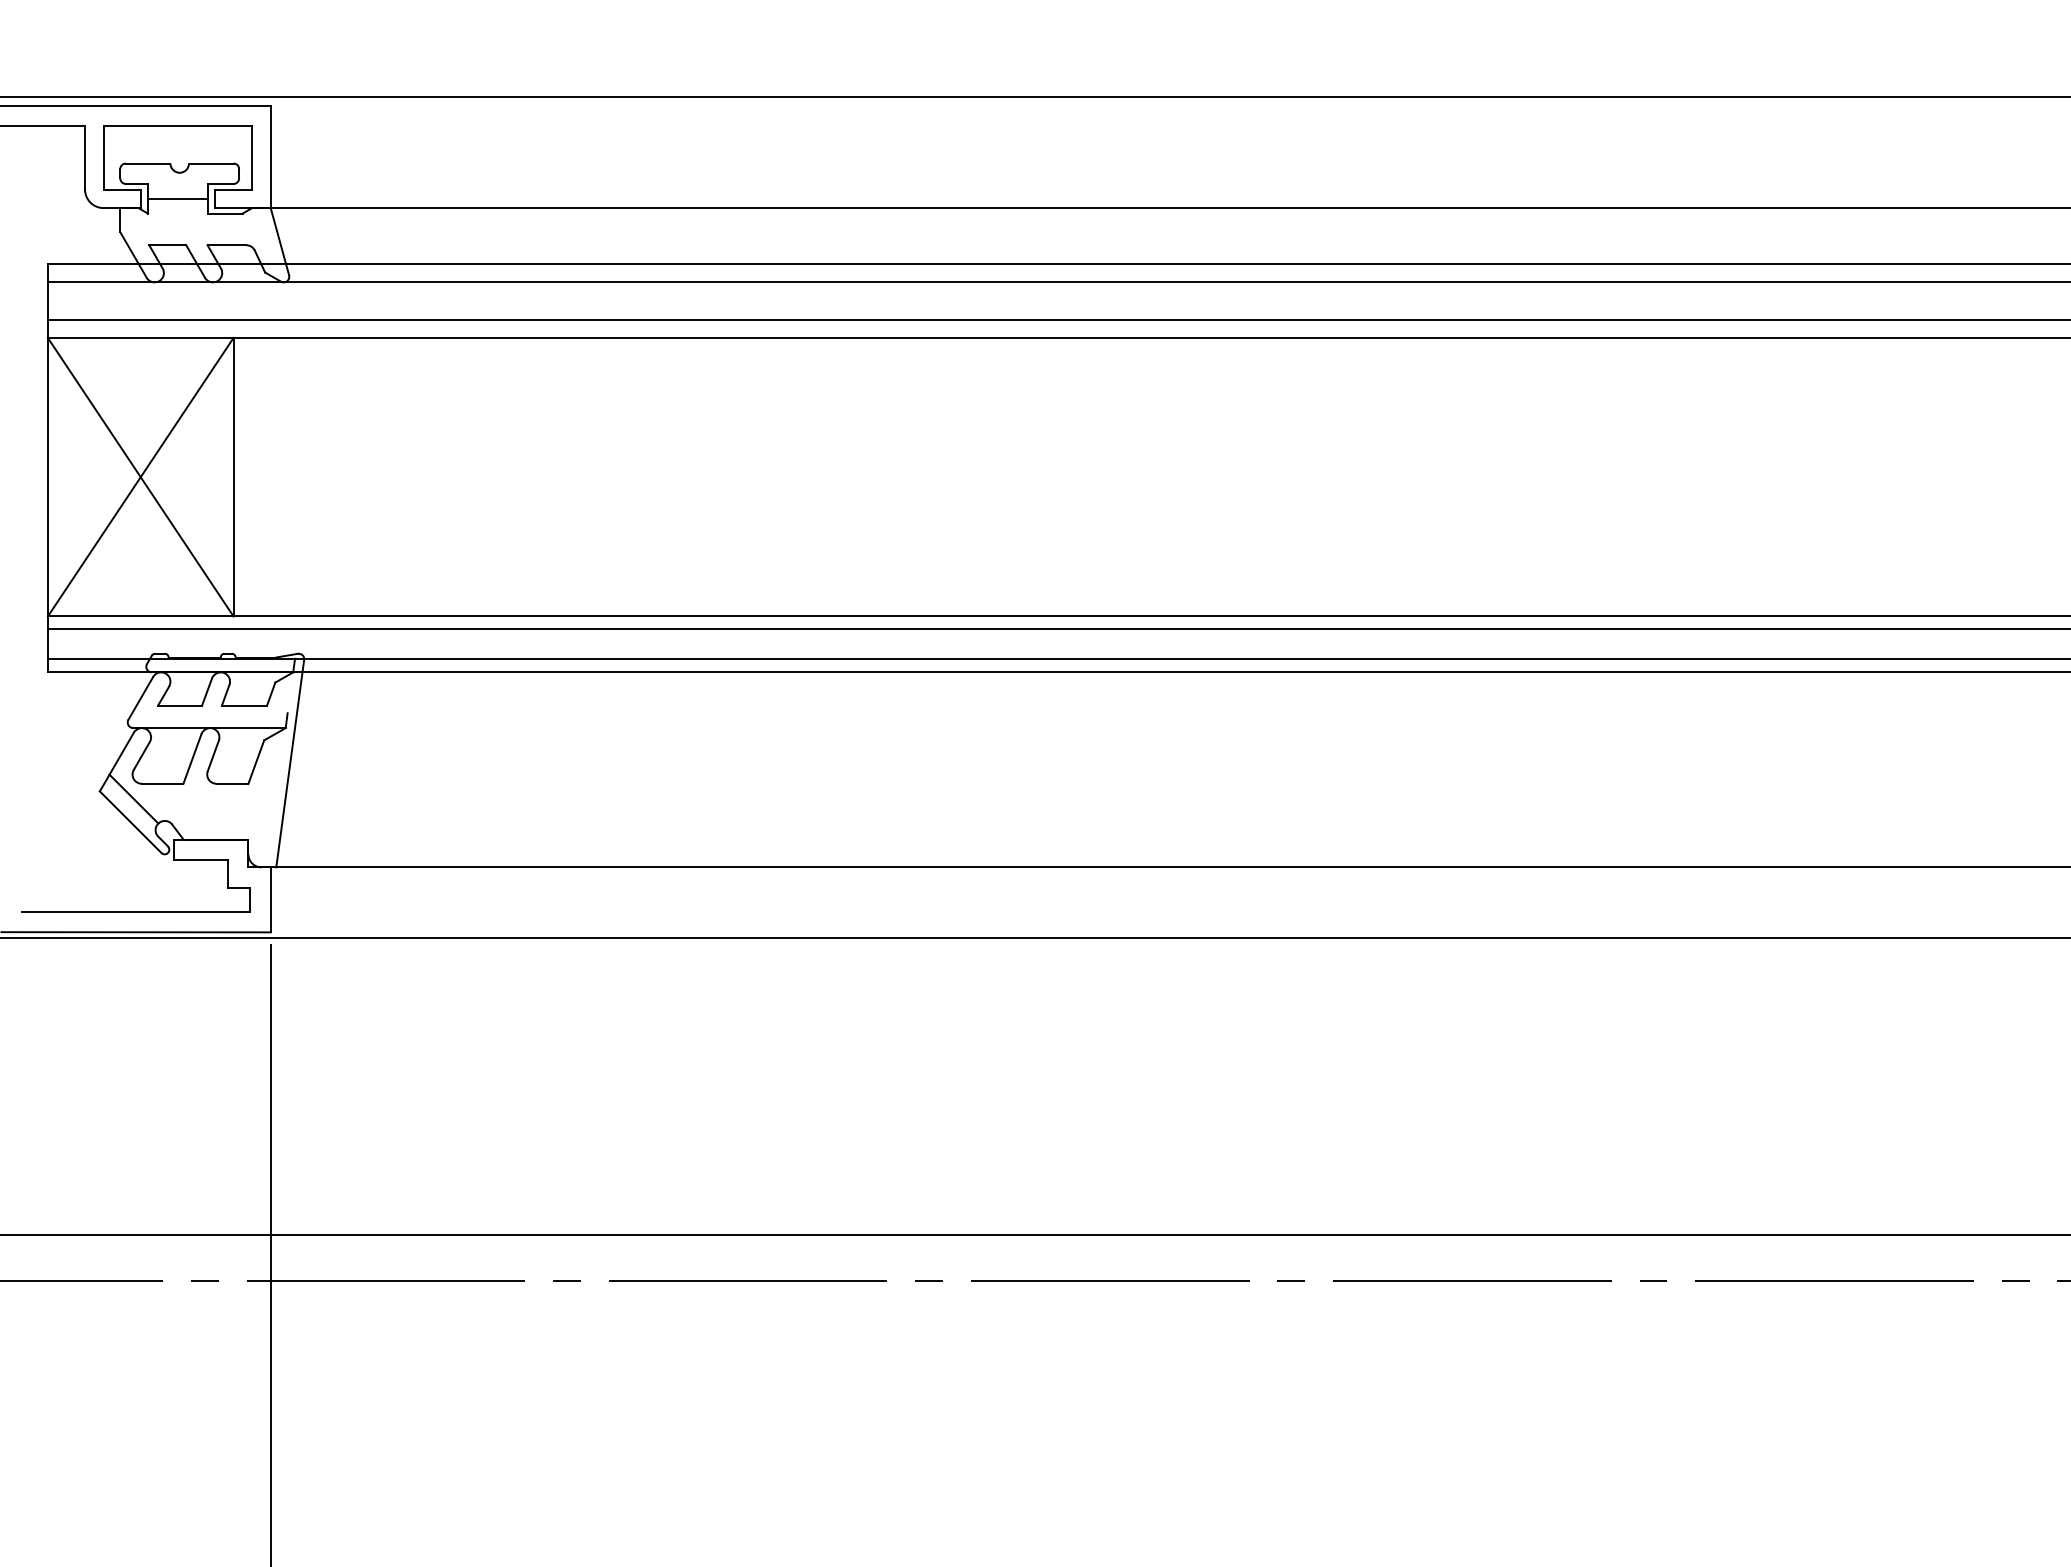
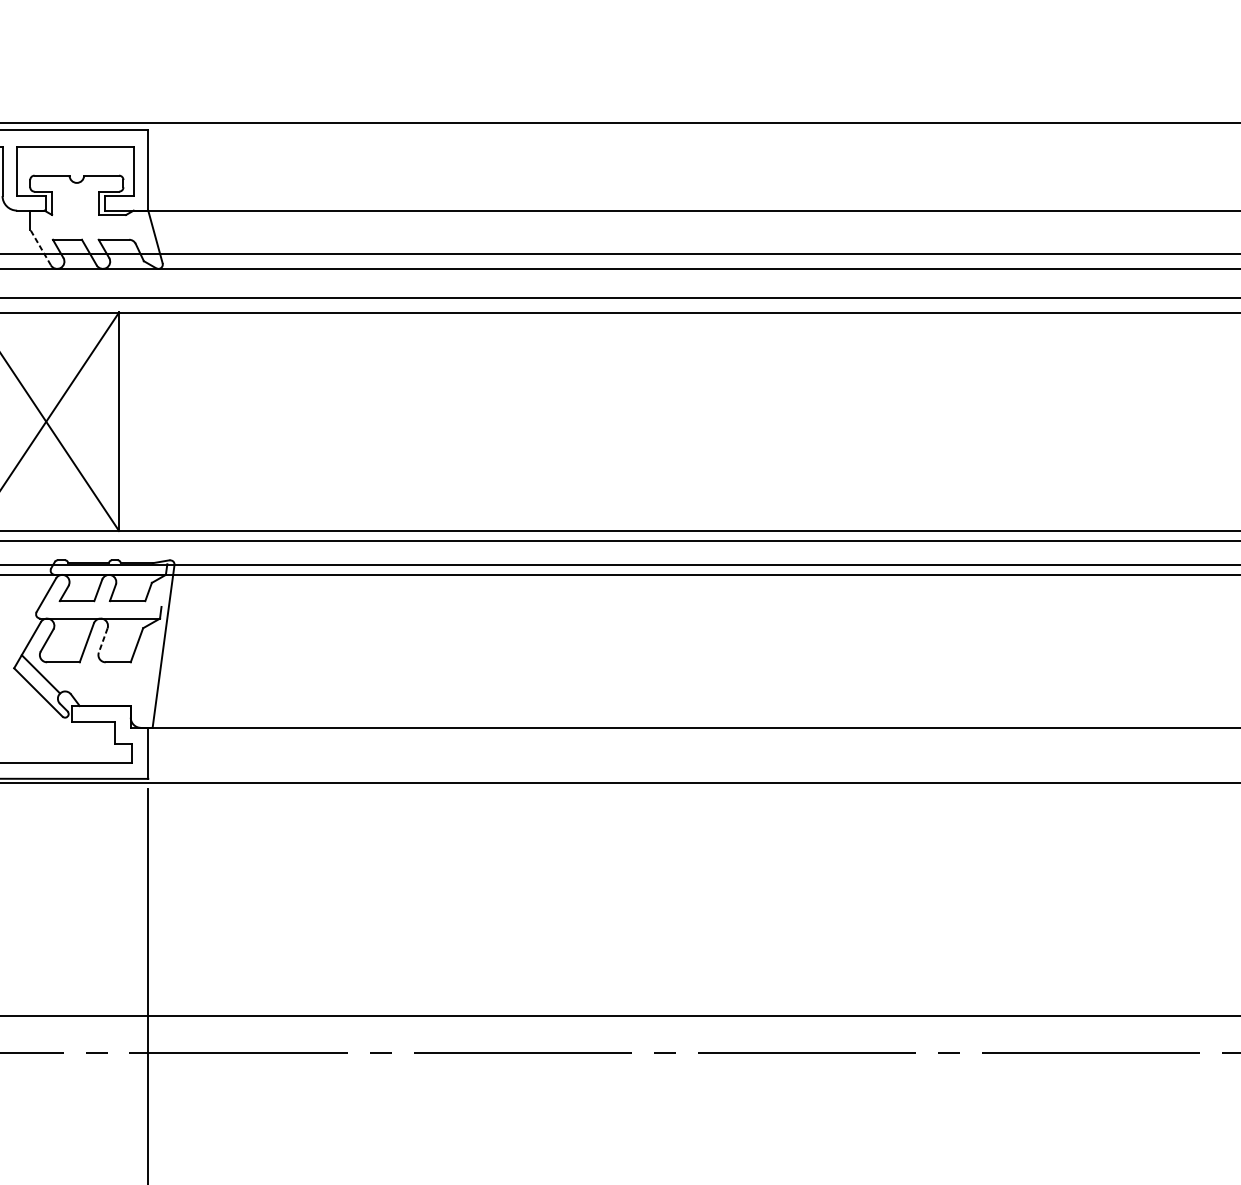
line: (177, 198) -> (75, 203), removed
line: (133, 254) -> (40, 247), solid -> dashed
line: (213, 756) -> (103, 640), solid -> dashed

